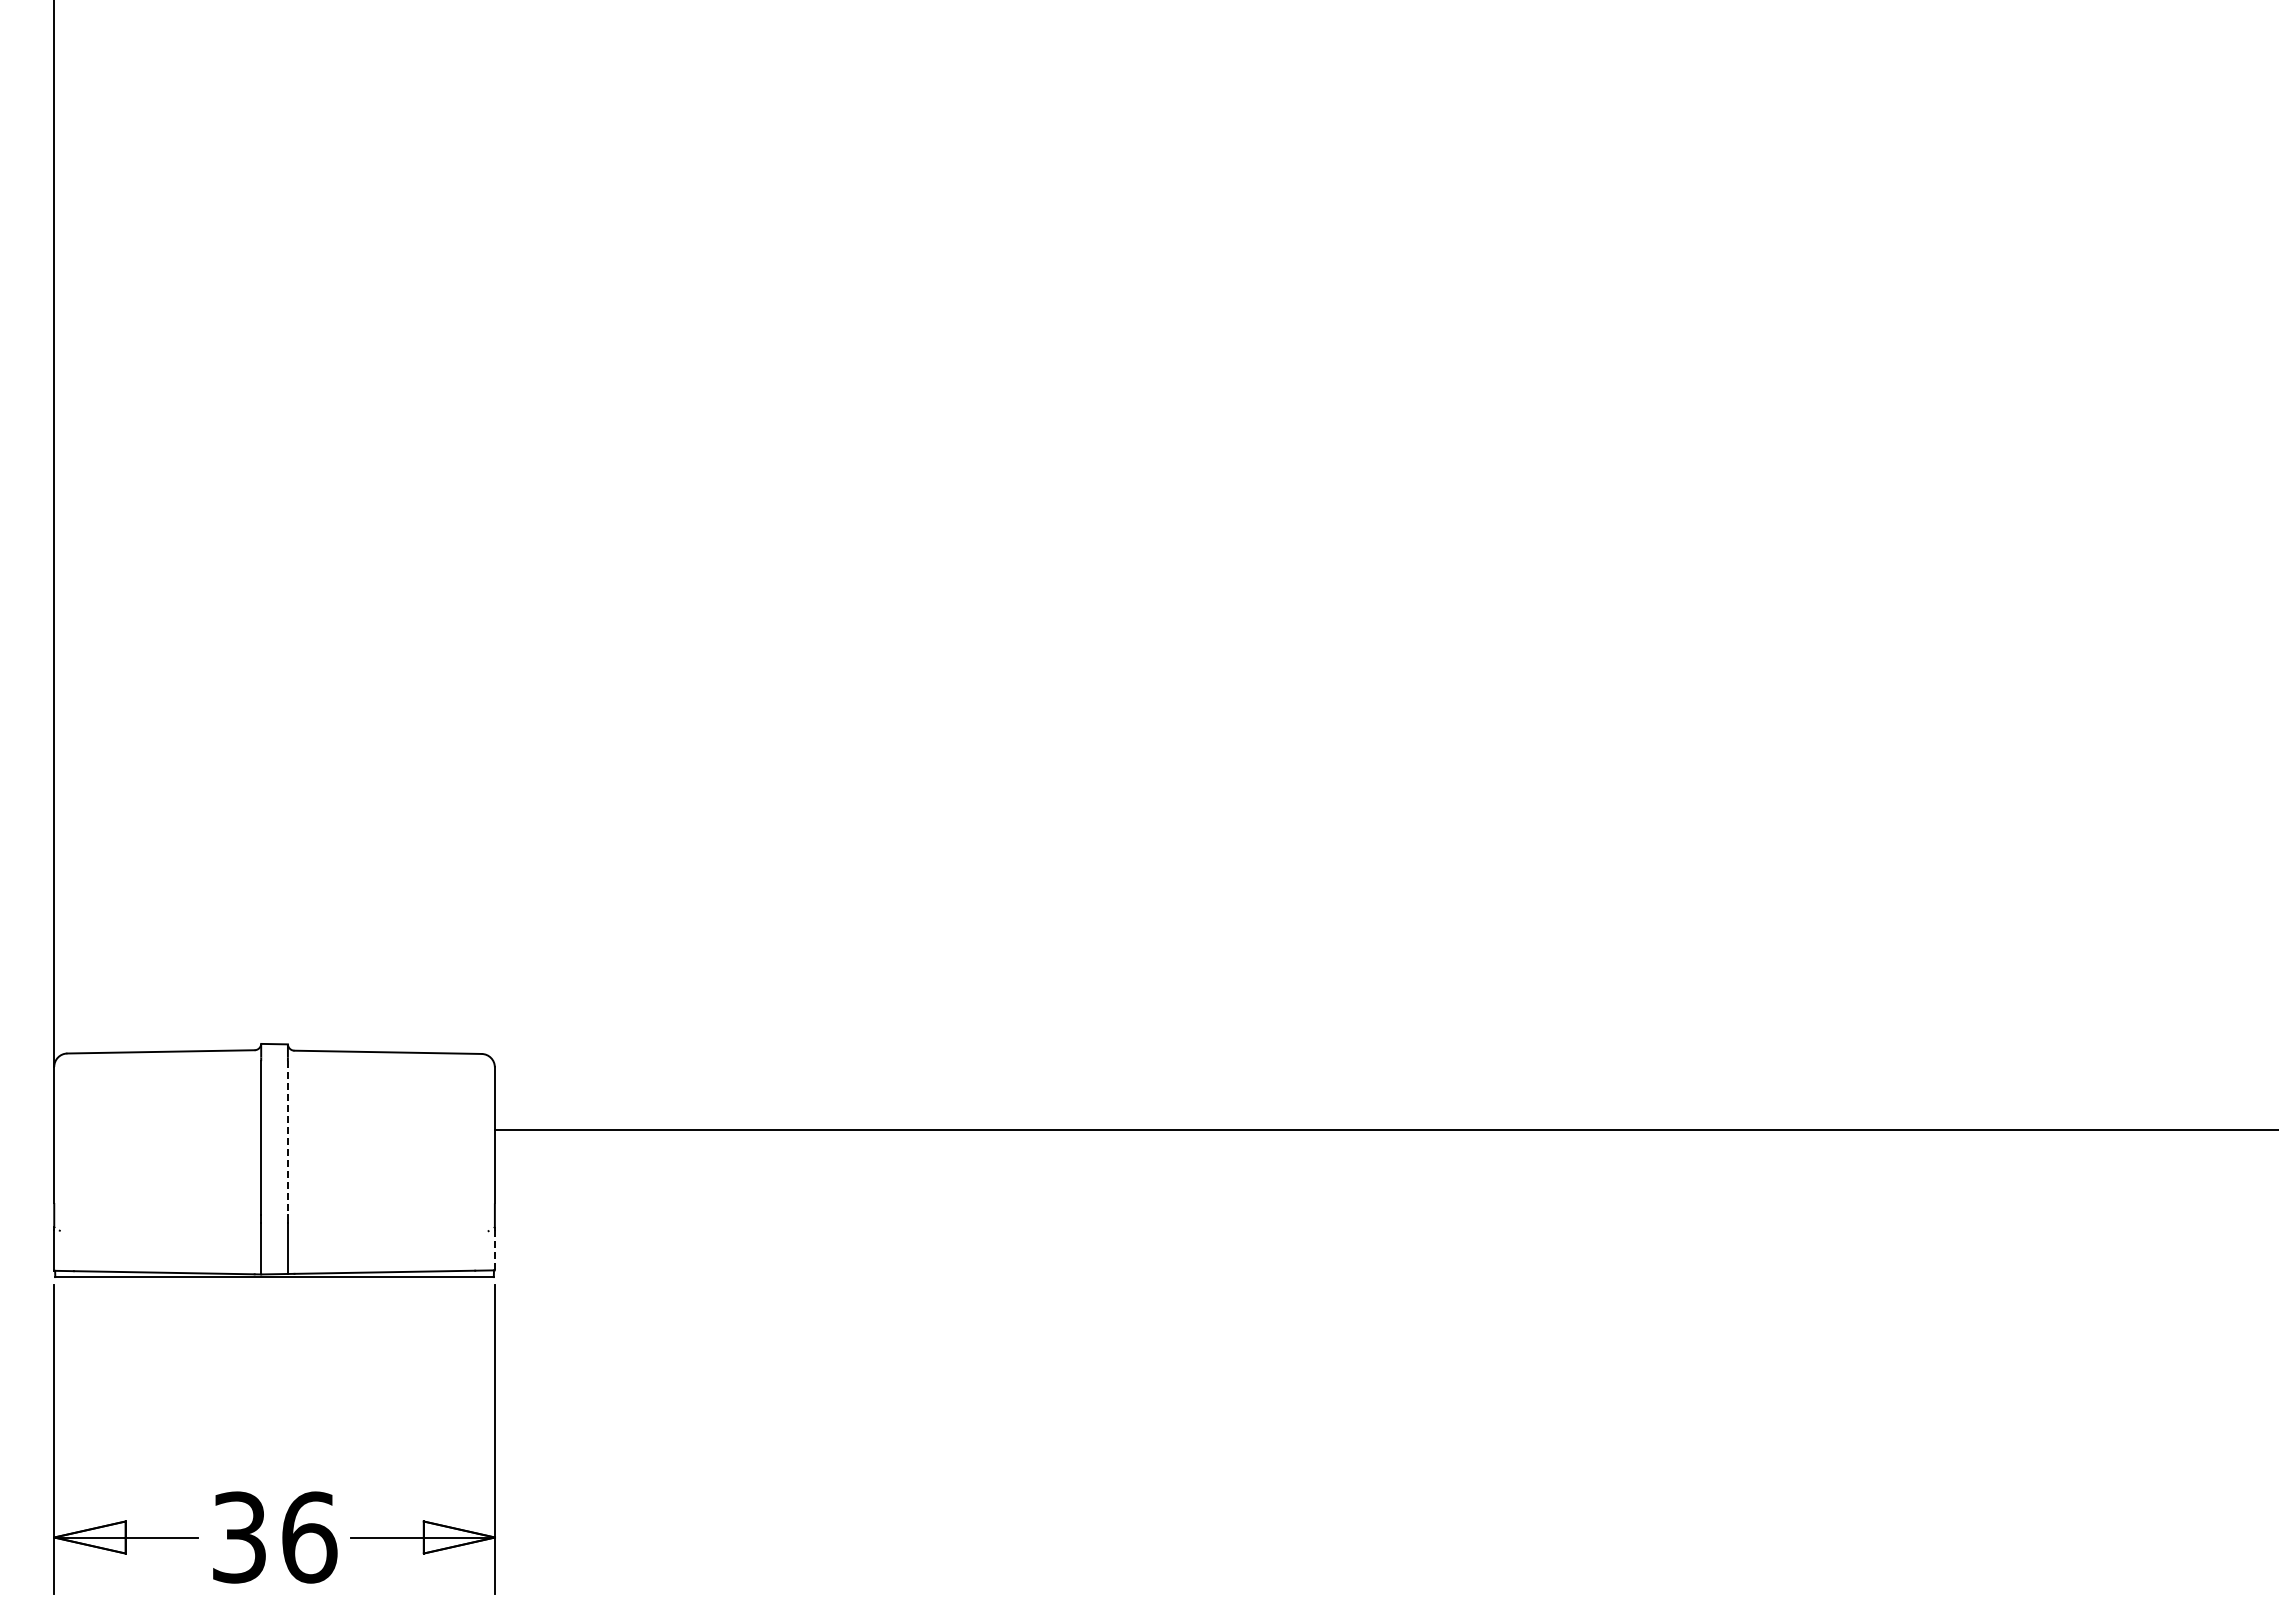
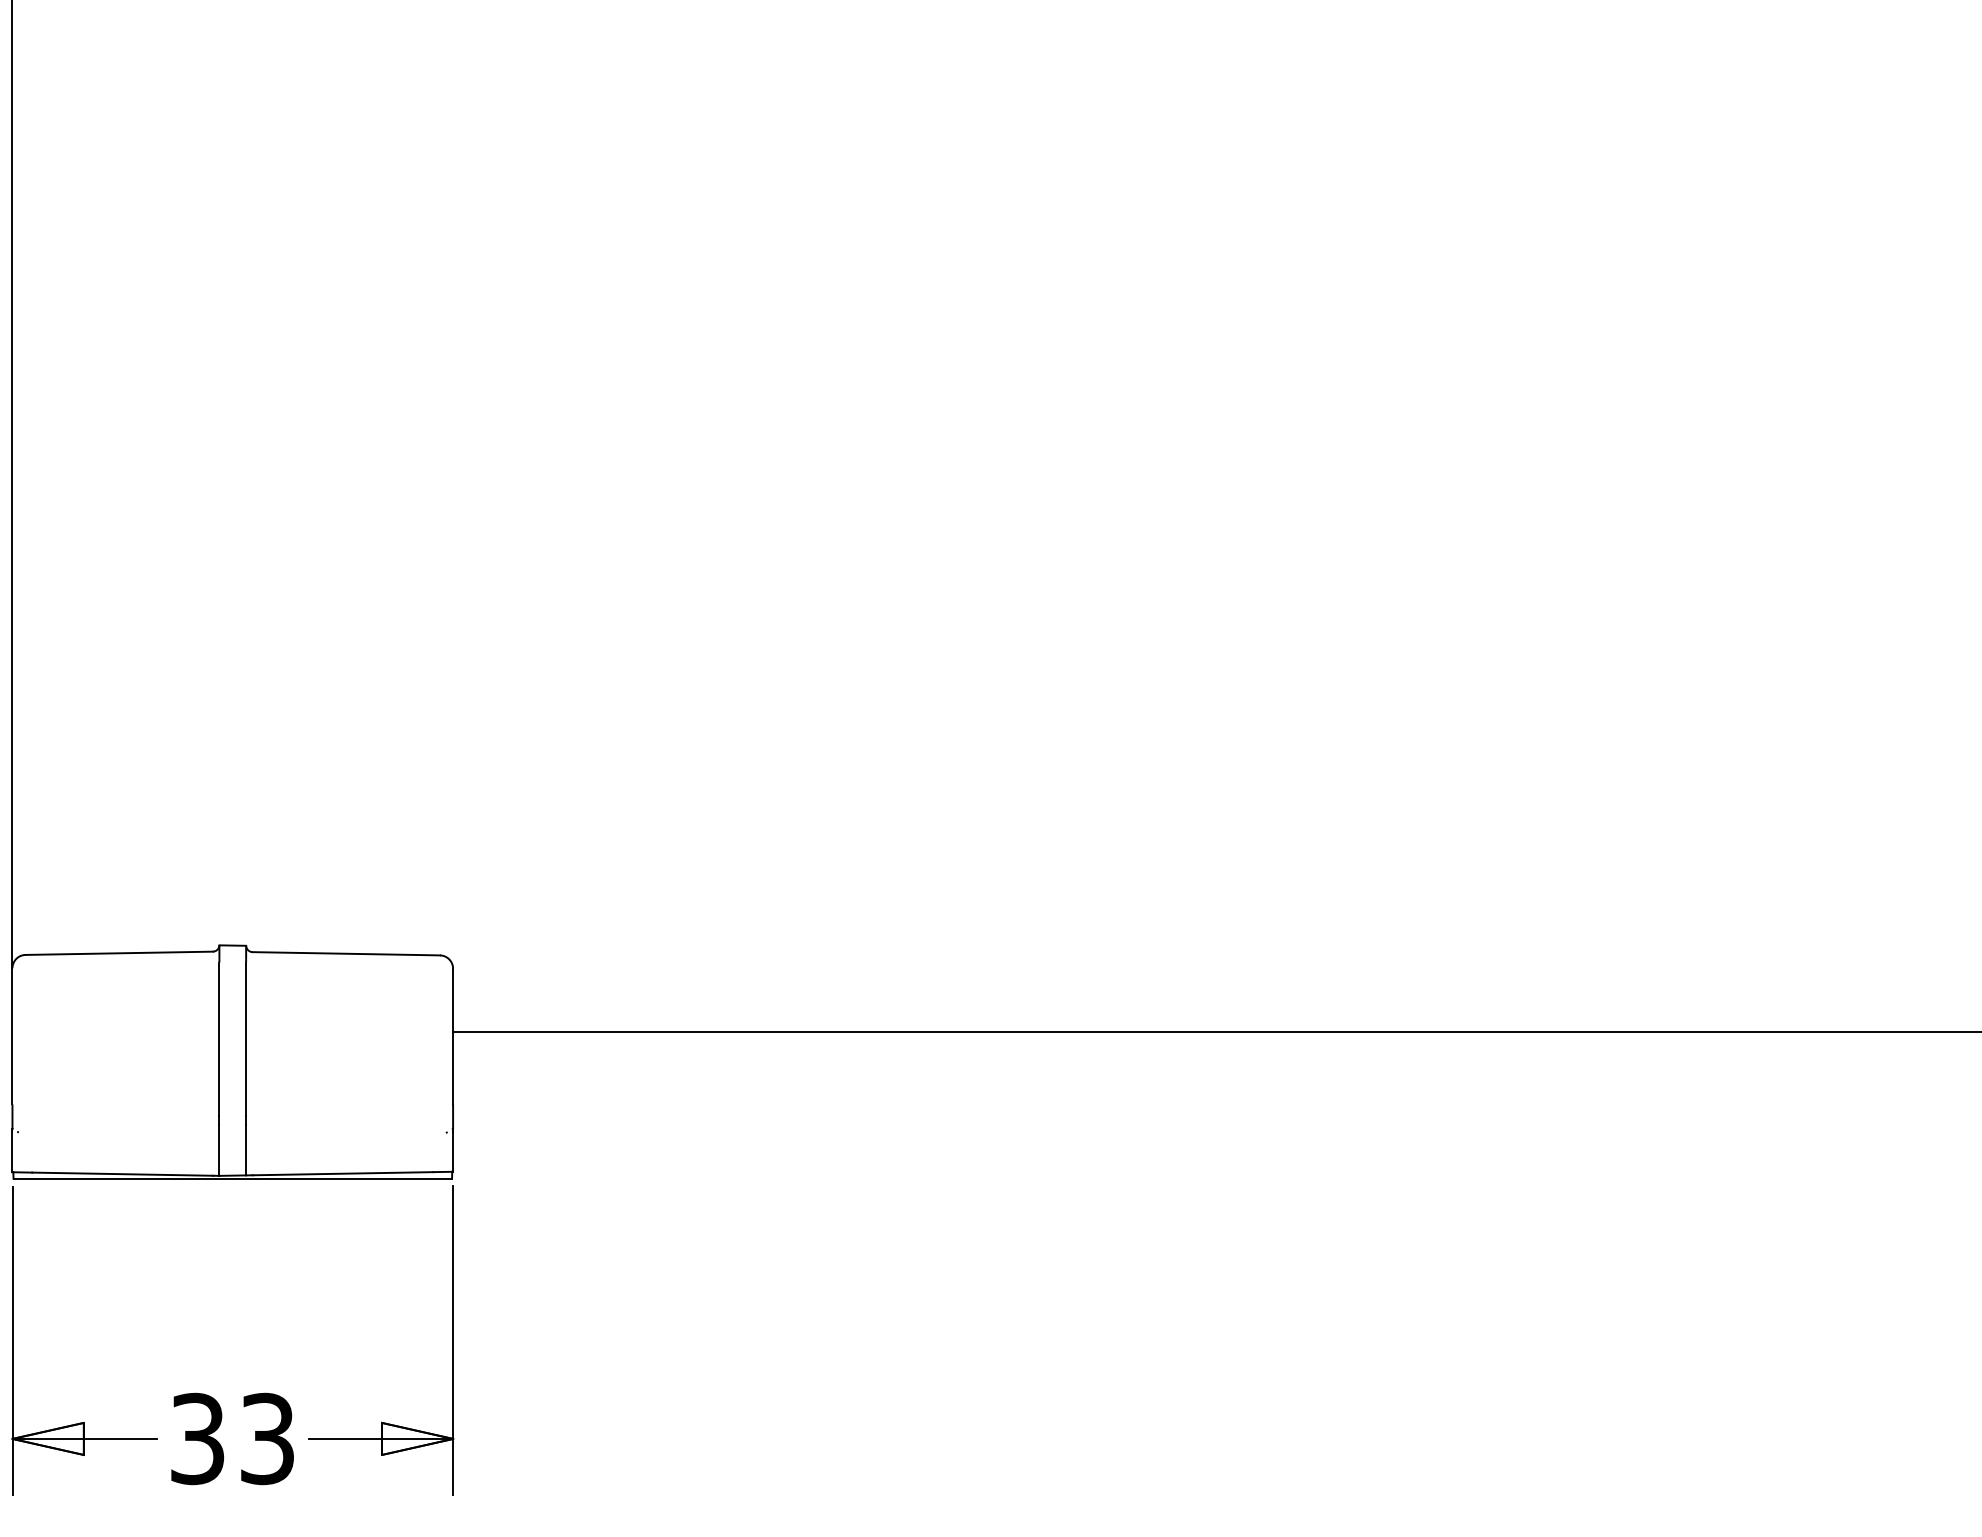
line: (287, 1137) -> (245, 1038), dashed -> solid
line: (494, 1250) -> (452, 1151), dashed -> solid
text: (309, 1537) -> (267, 1438), 36 -> 33

